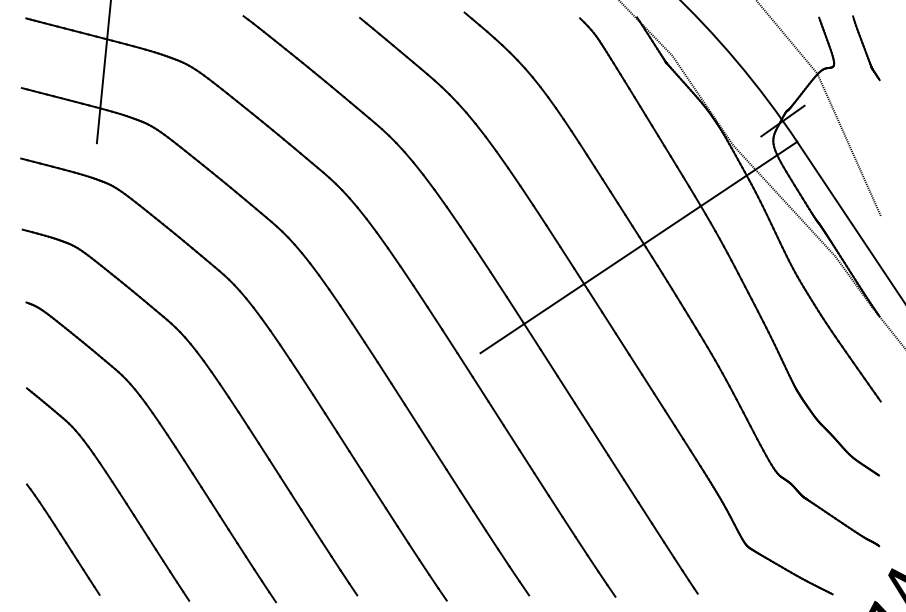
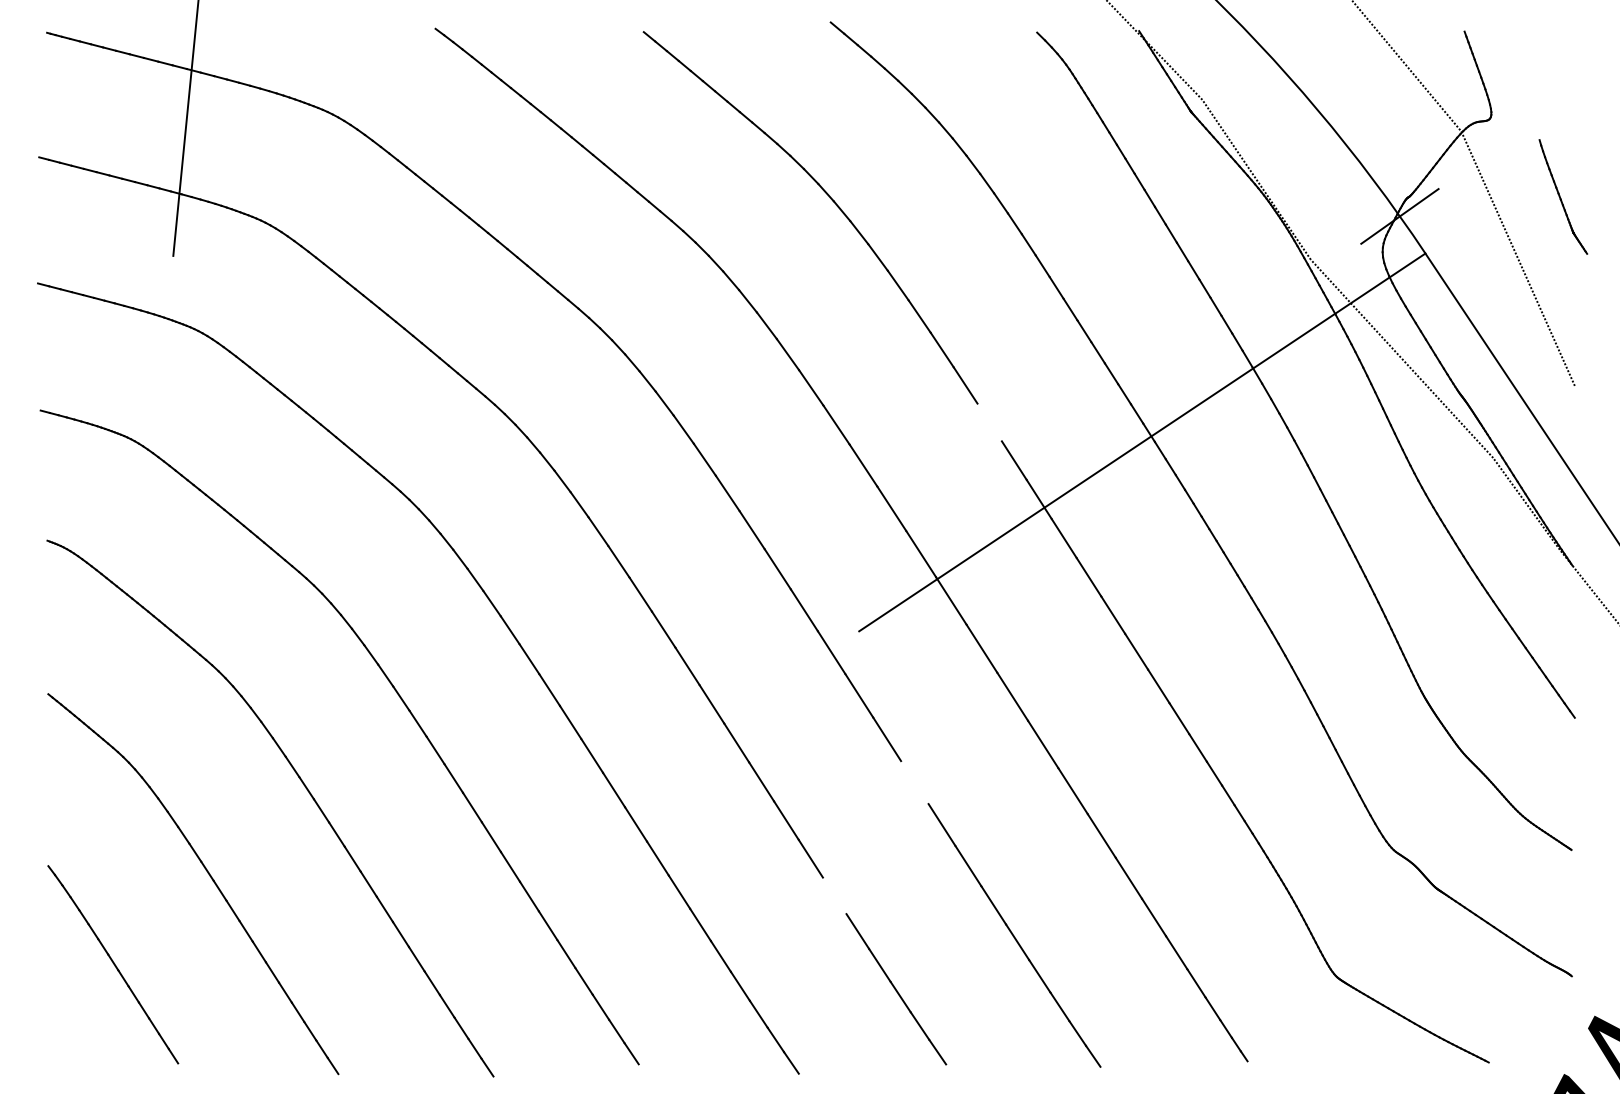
part: (866, 48) -> (1563, 197), moved
line: (553, 235) -> (989, 420), removed
line: (511, 437) -> (914, 782), removed
line: (466, 500) -> (834, 894), removed

